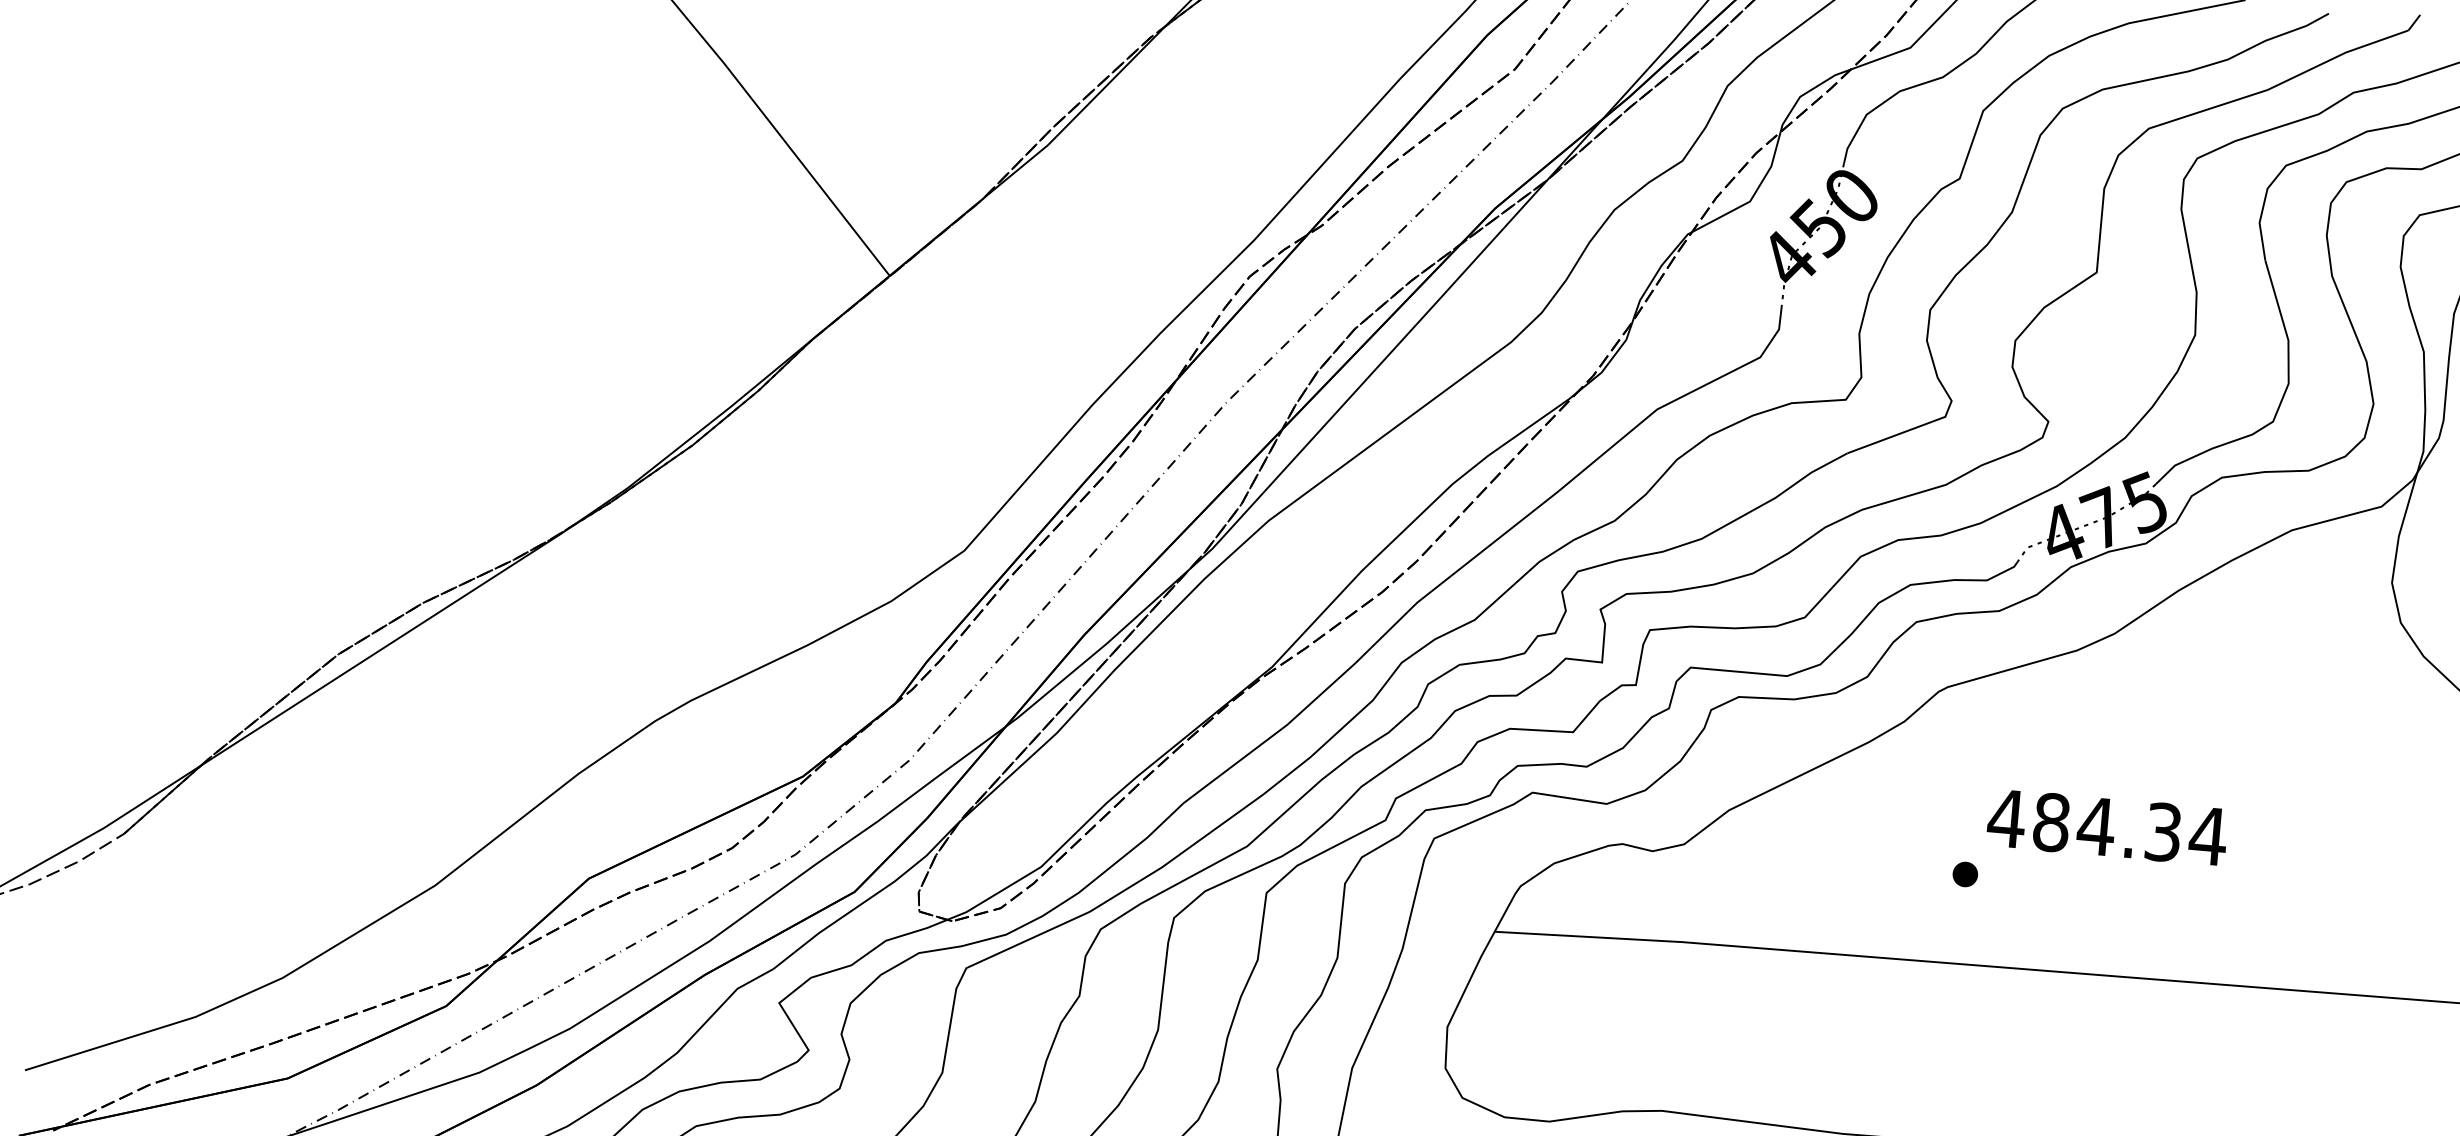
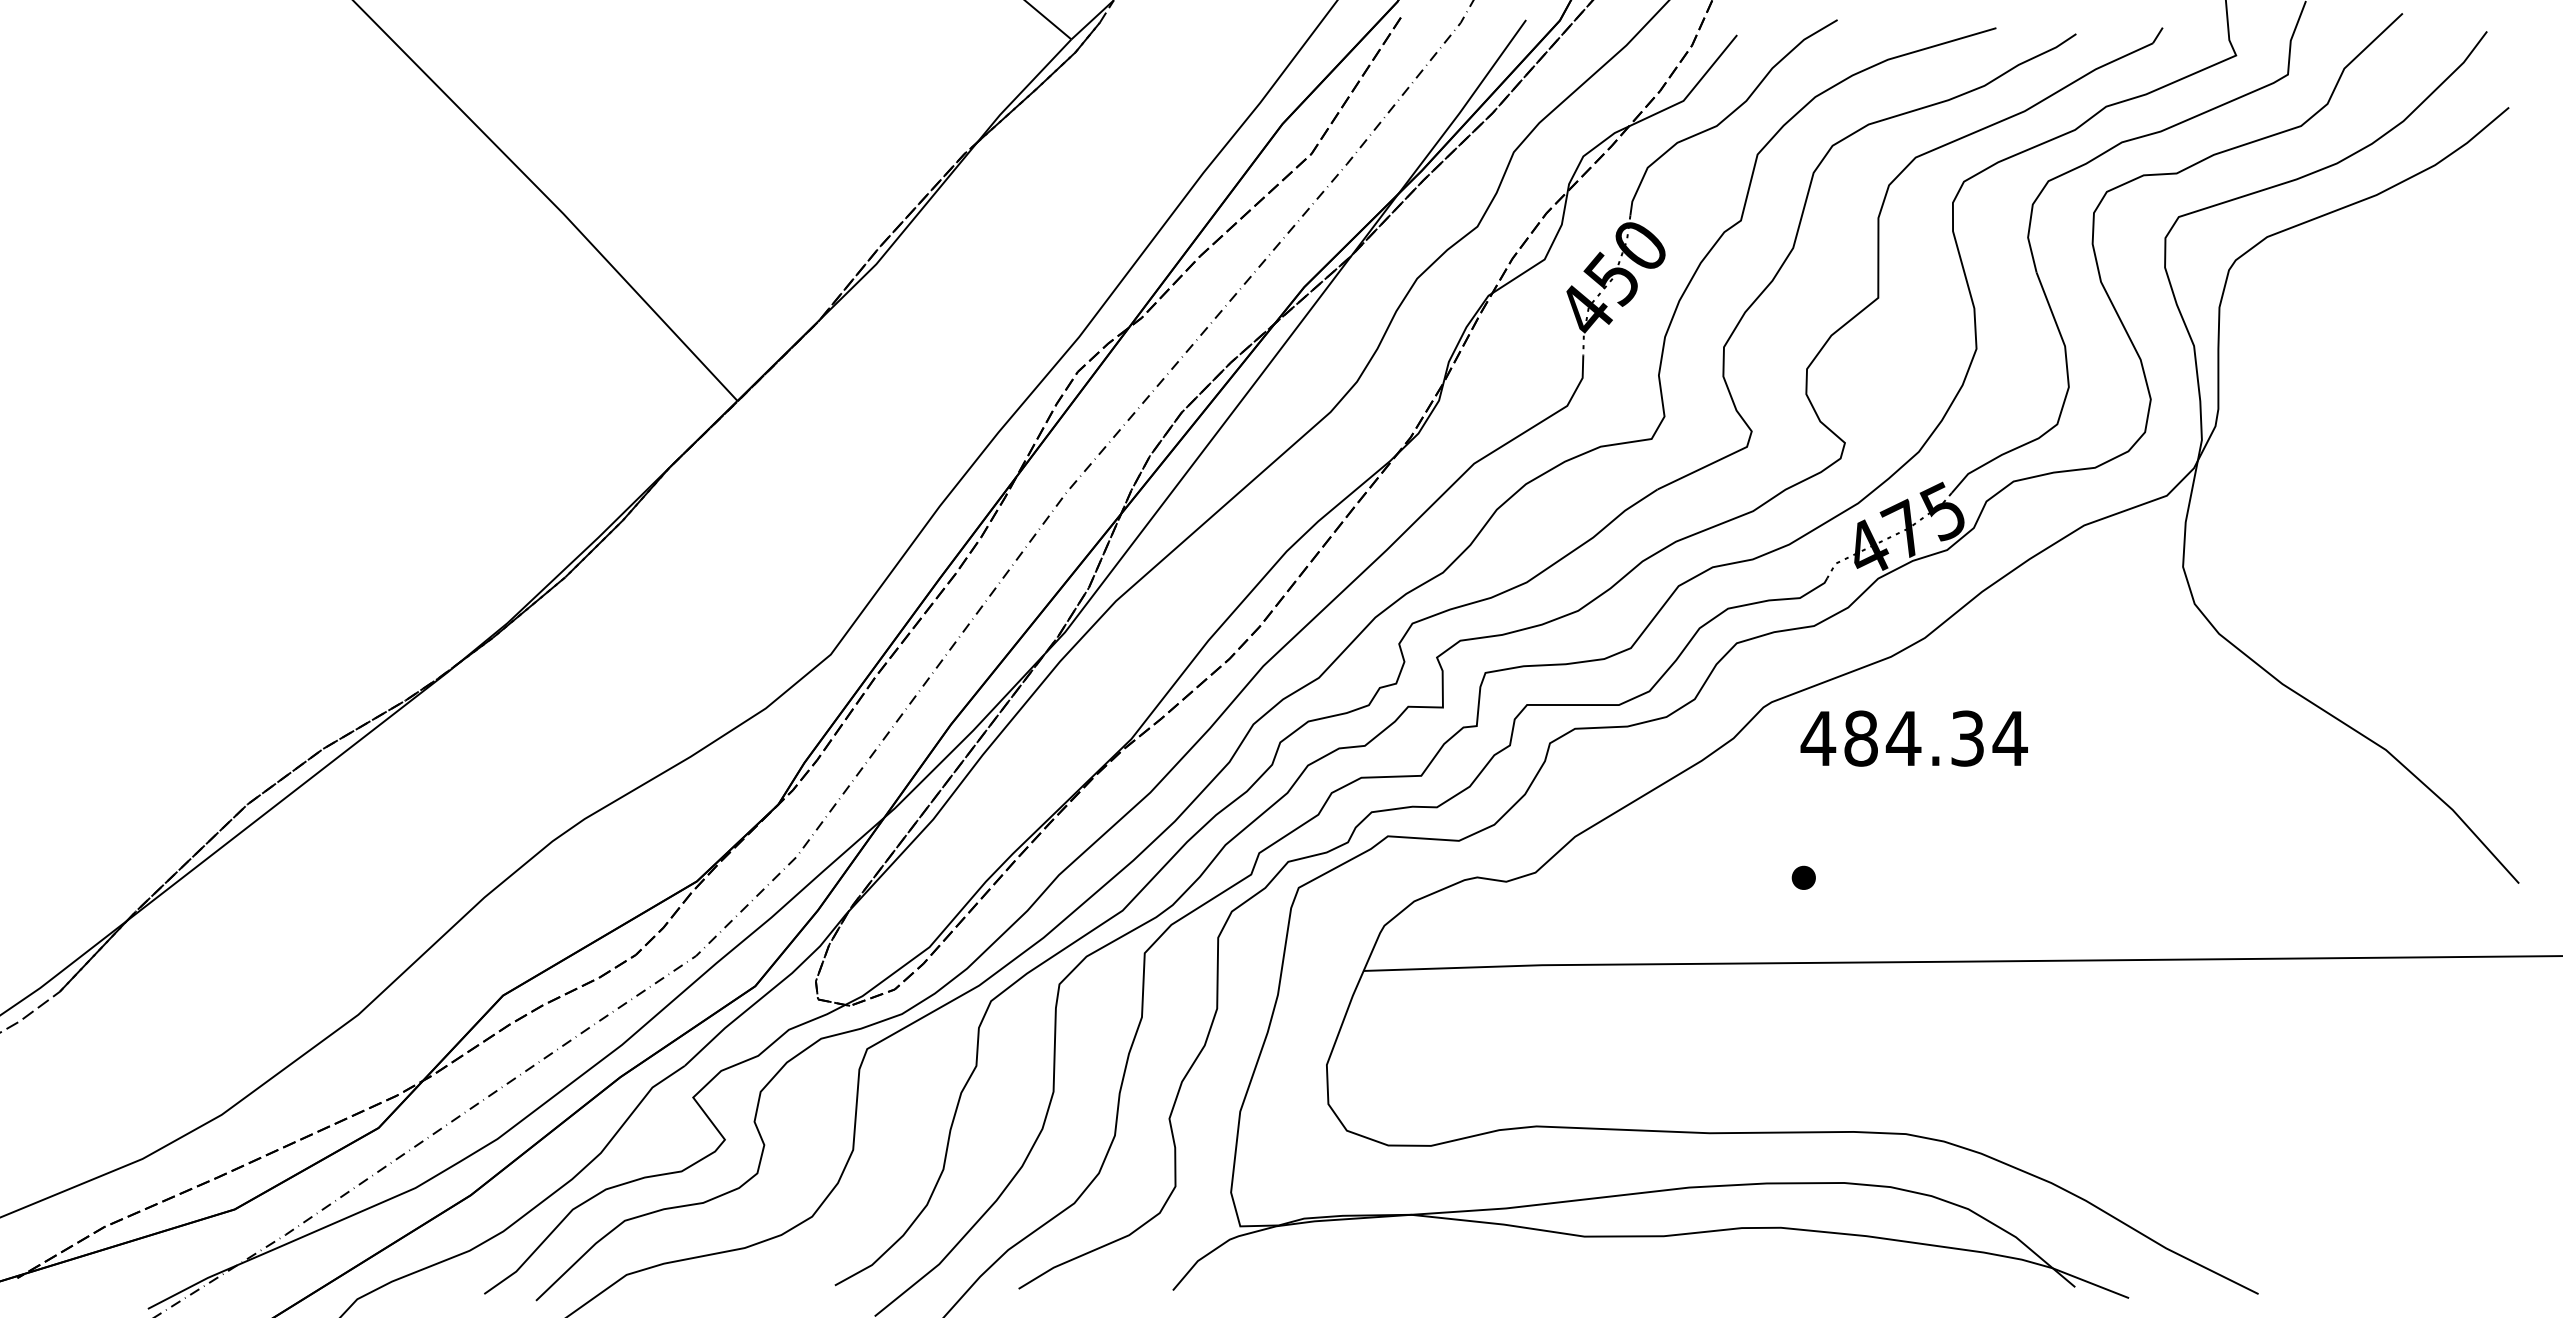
text: (2106, 827) -> (1913, 738), moved

